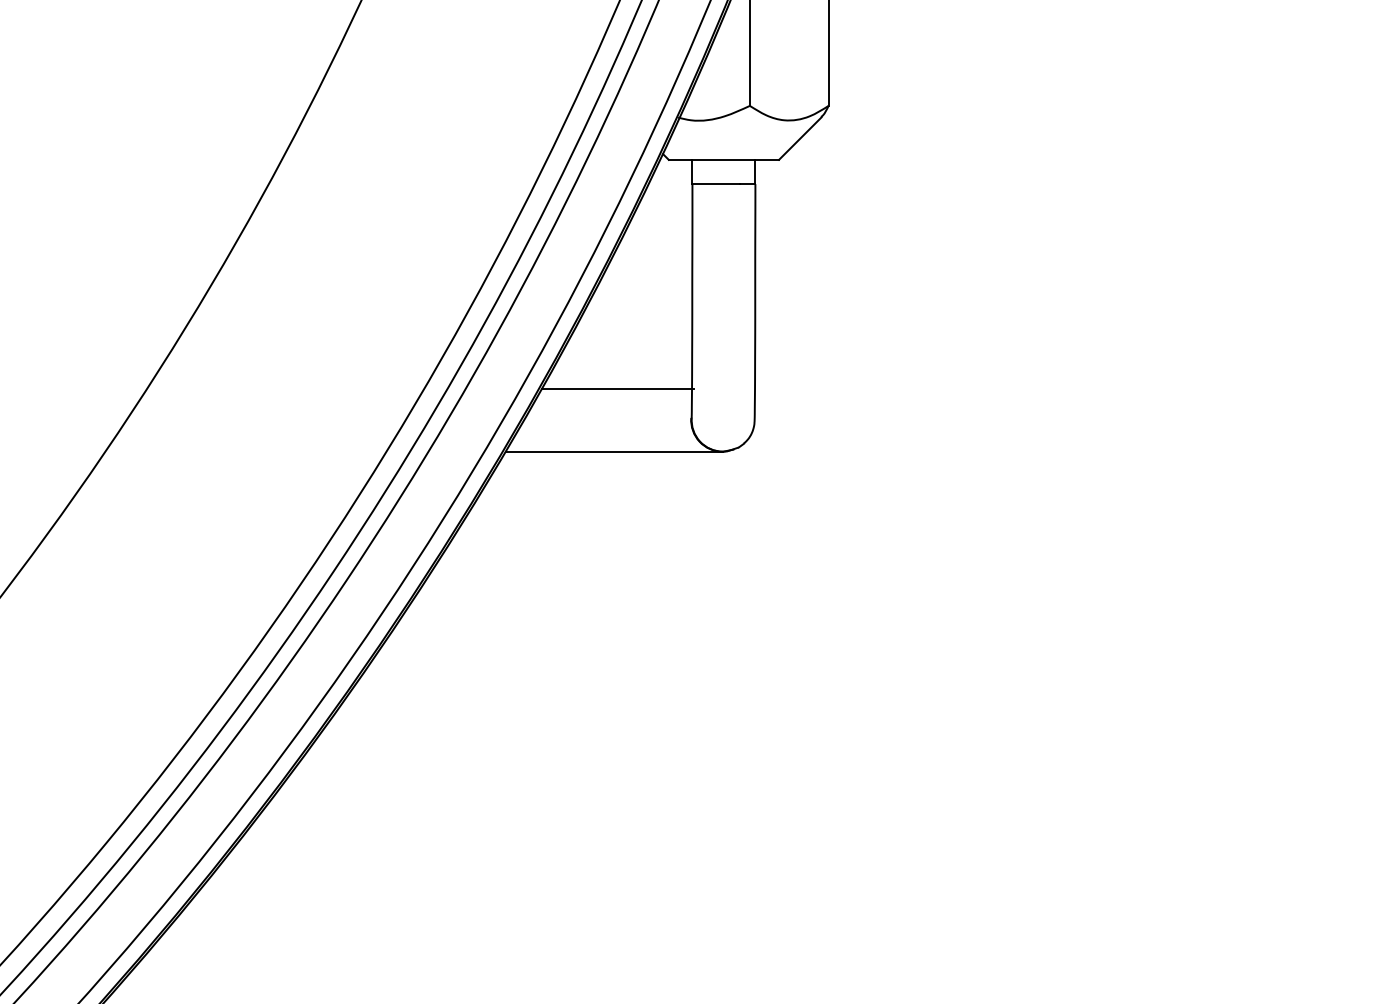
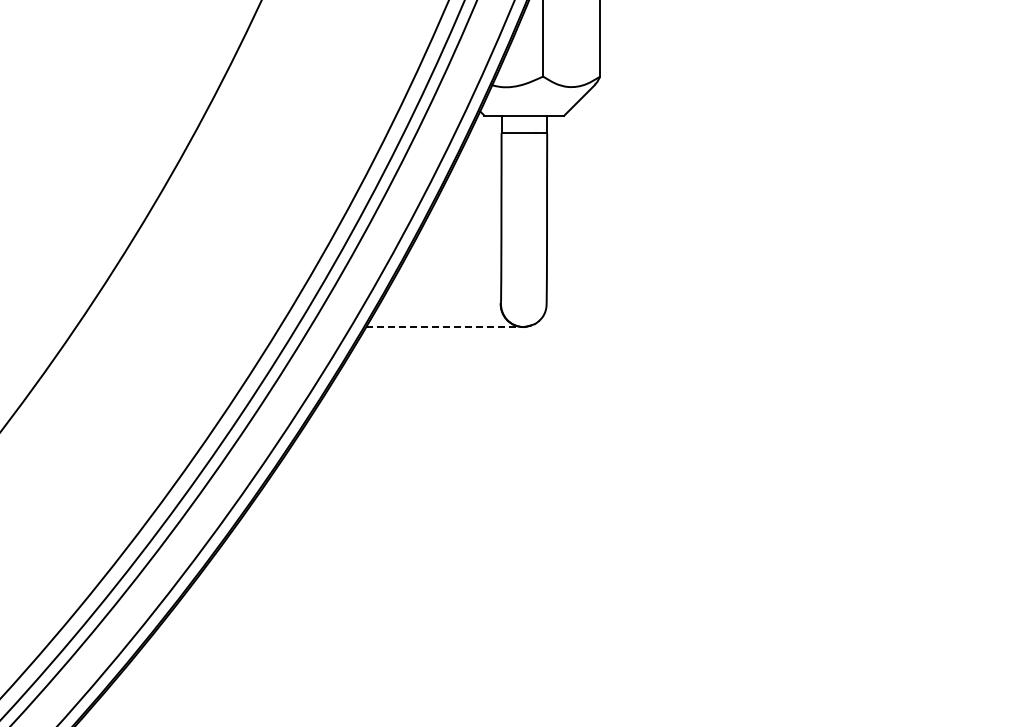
line: (617, 388) -> (447, 281), removed
line: (613, 452) -> (444, 327), solid -> dashed

